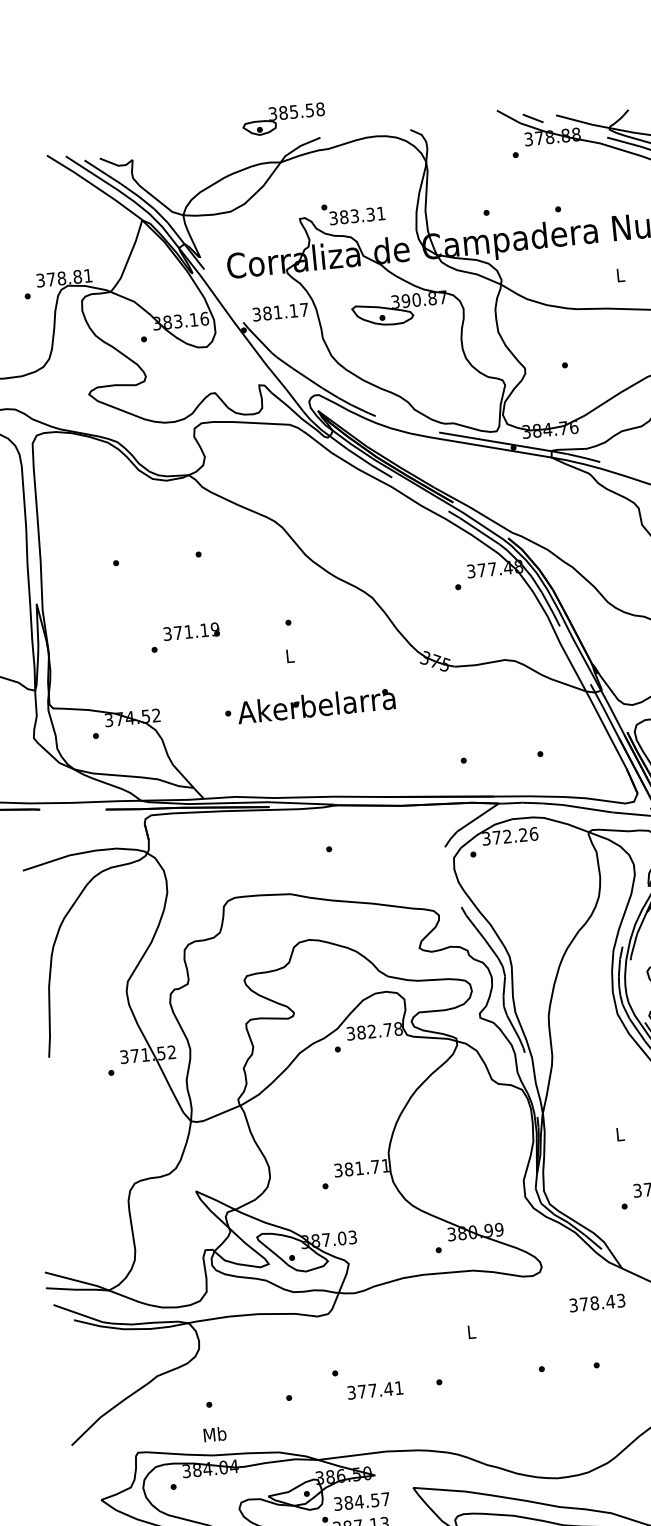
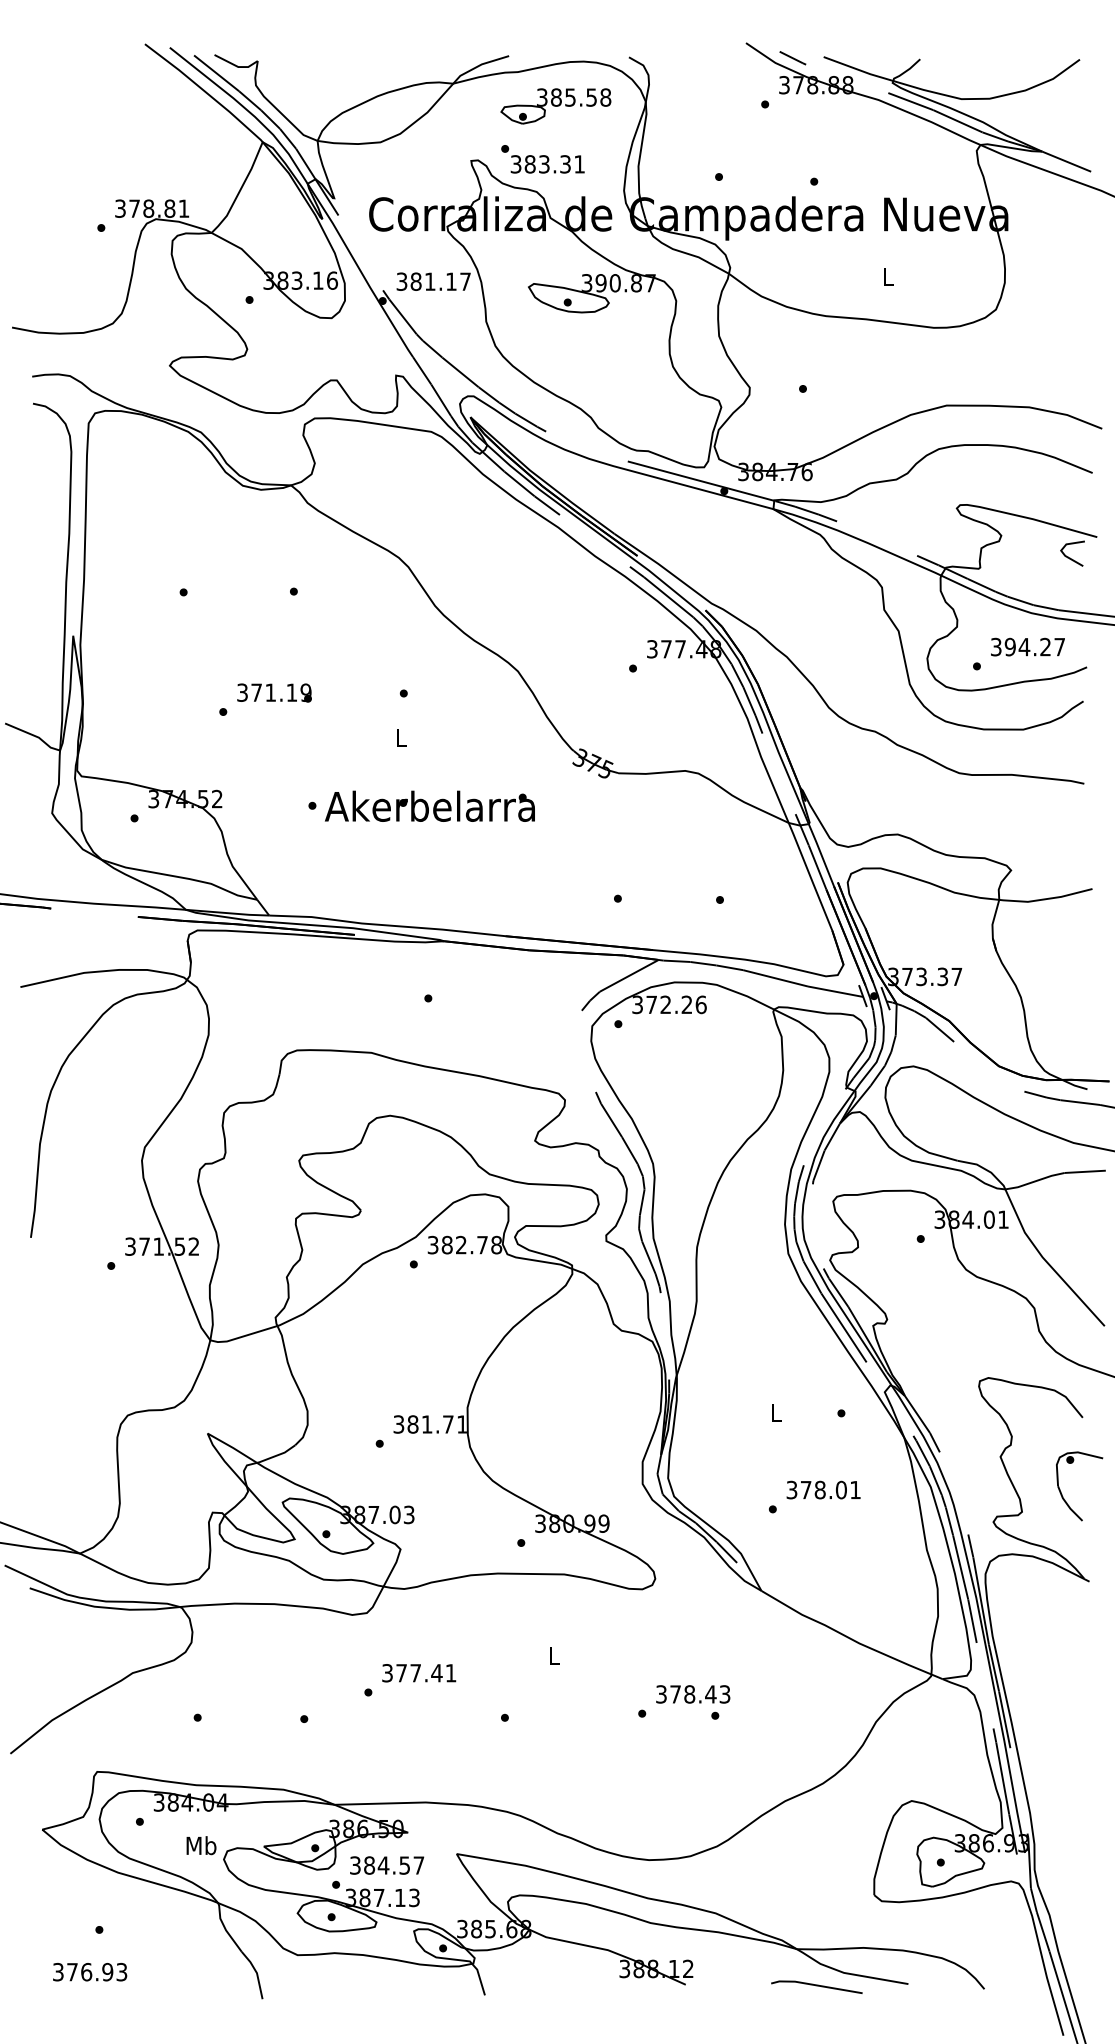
part: (283, 119) -> (555, 106), moved
text: (597, 1303) -> (693, 1694), moved
text: (375, 1390) -> (419, 1673), moved
text: (215, 1434) -> (201, 1845), moved

